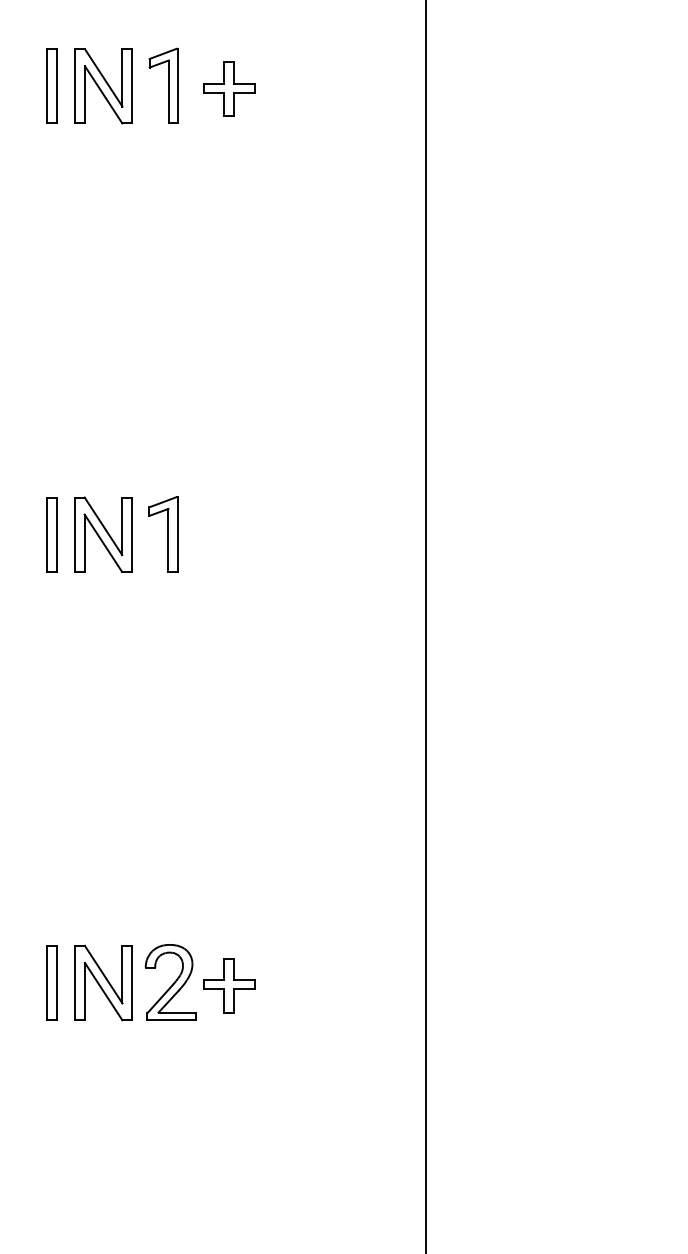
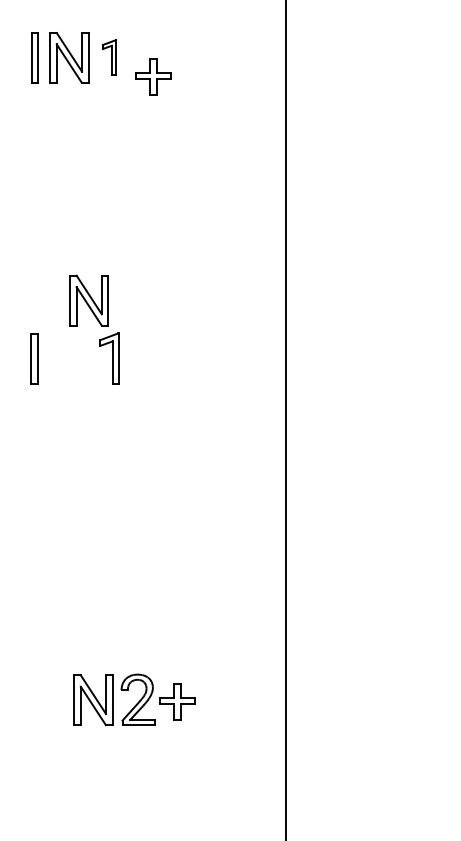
part: (163, 85) -> (109, 57), size x0.7
part: (229, 88) -> (153, 76), moved
part: (102, 534) -> (88, 300), moved
part: (51, 981) -> (34, 658), removed
part: (165, 981) -> (134, 699), moved

